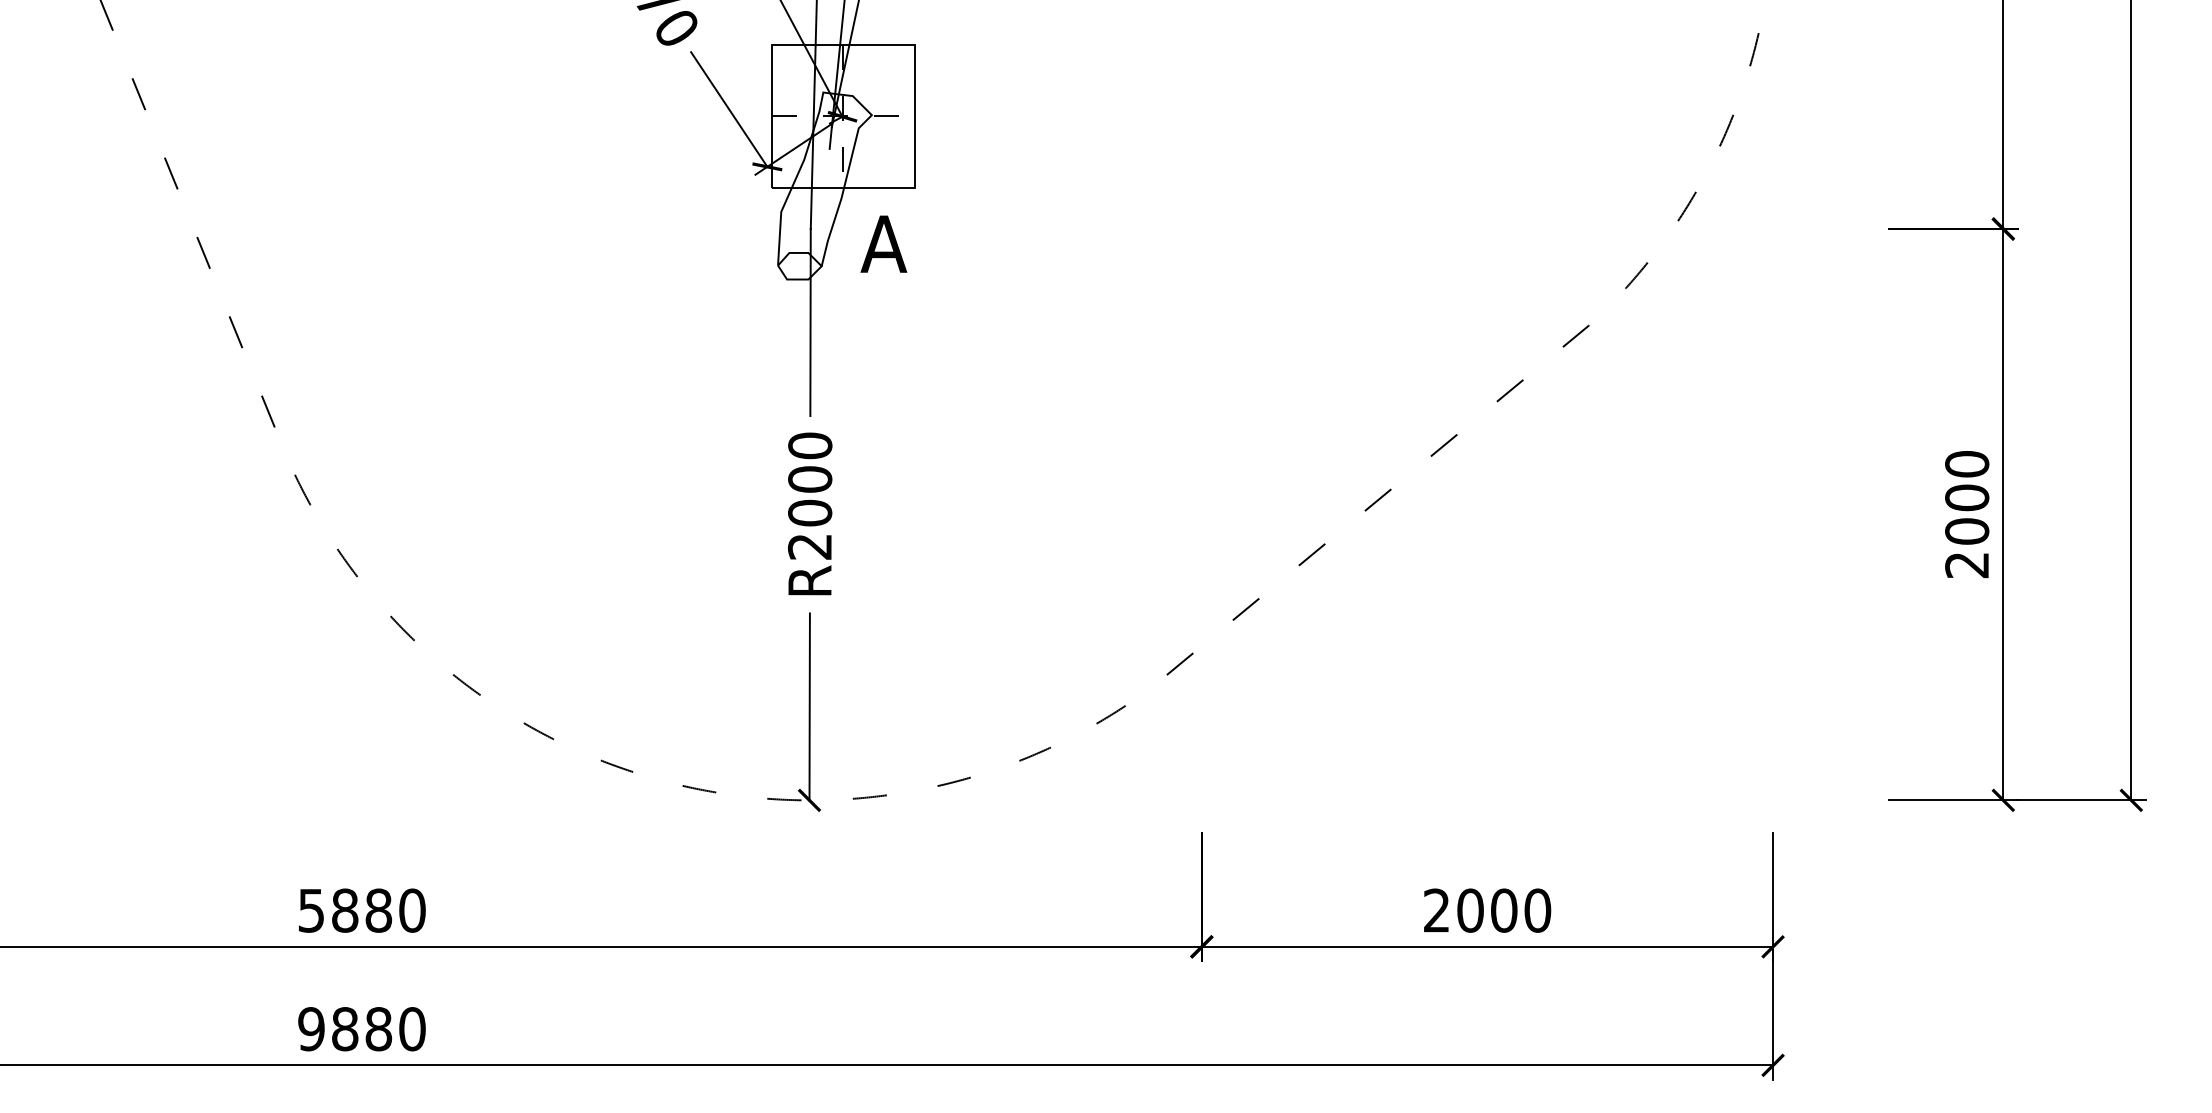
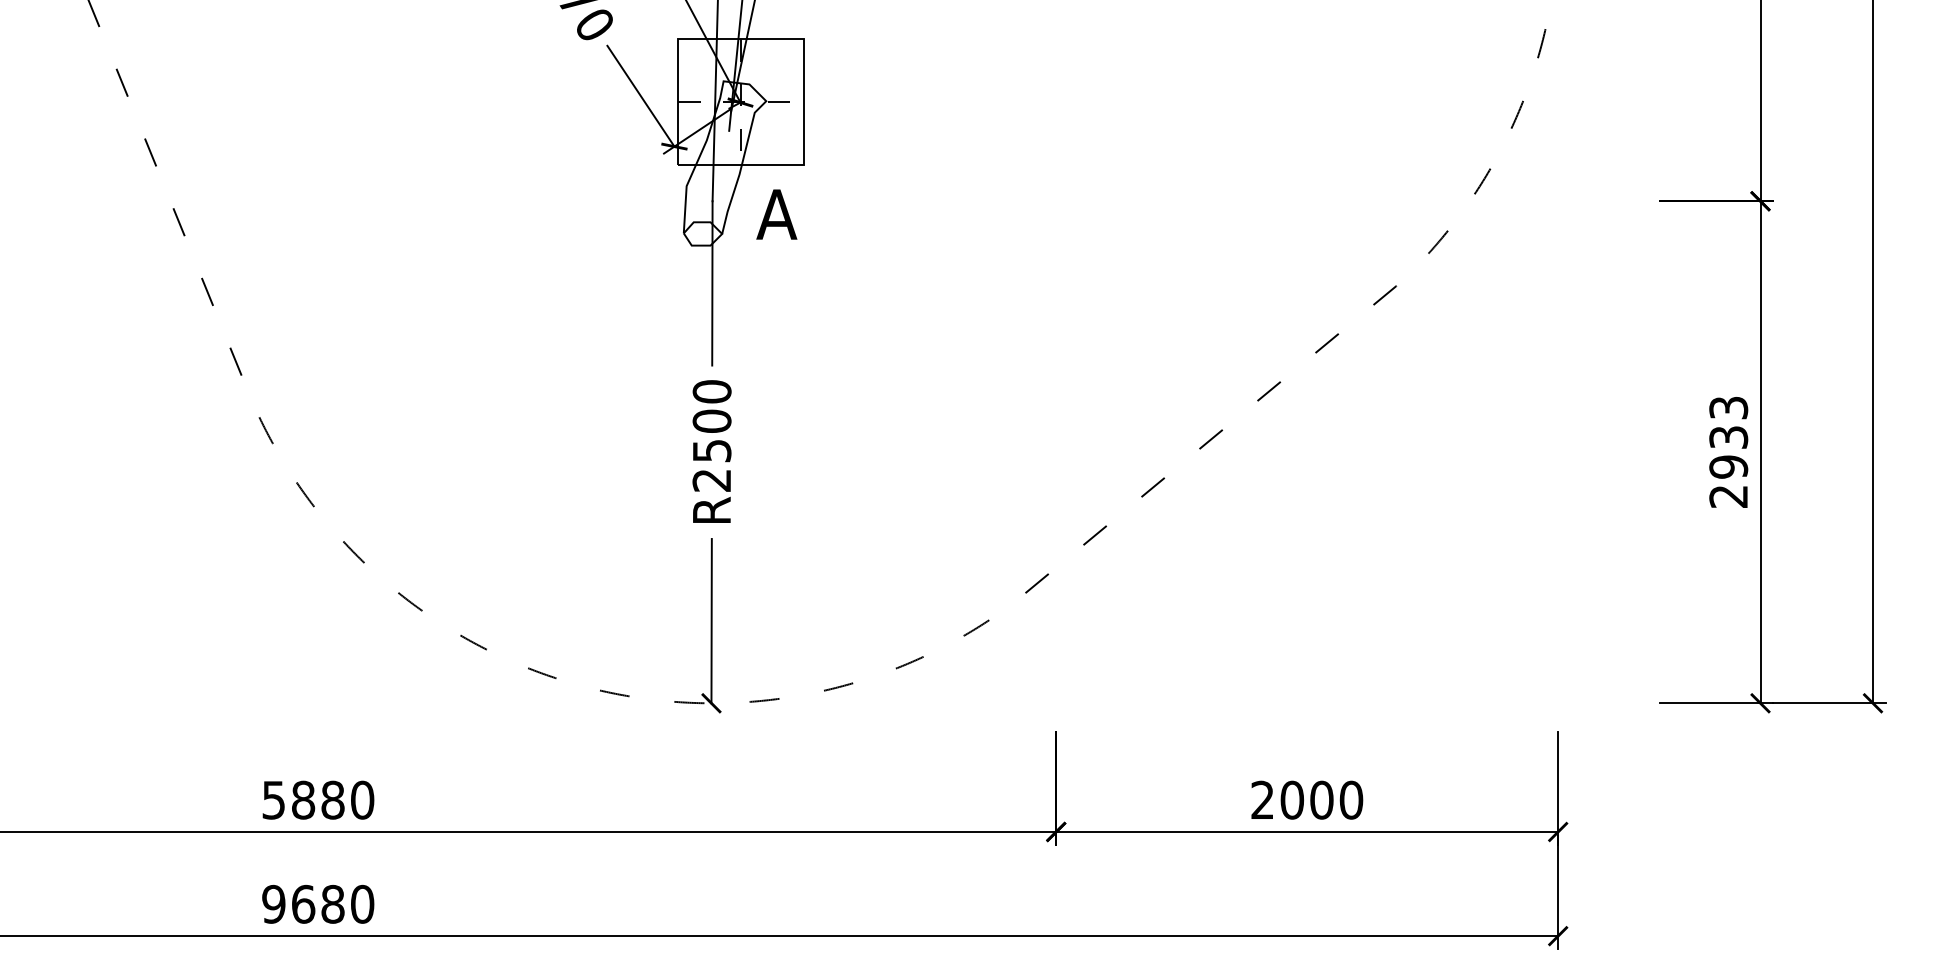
text: (1967, 497) -> (1729, 437), 2000 -> 2933
text: (810, 512) -> (712, 450), R2000 -> R2500
text: (345, 1029) -> (303, 904), 9880 -> 9680

